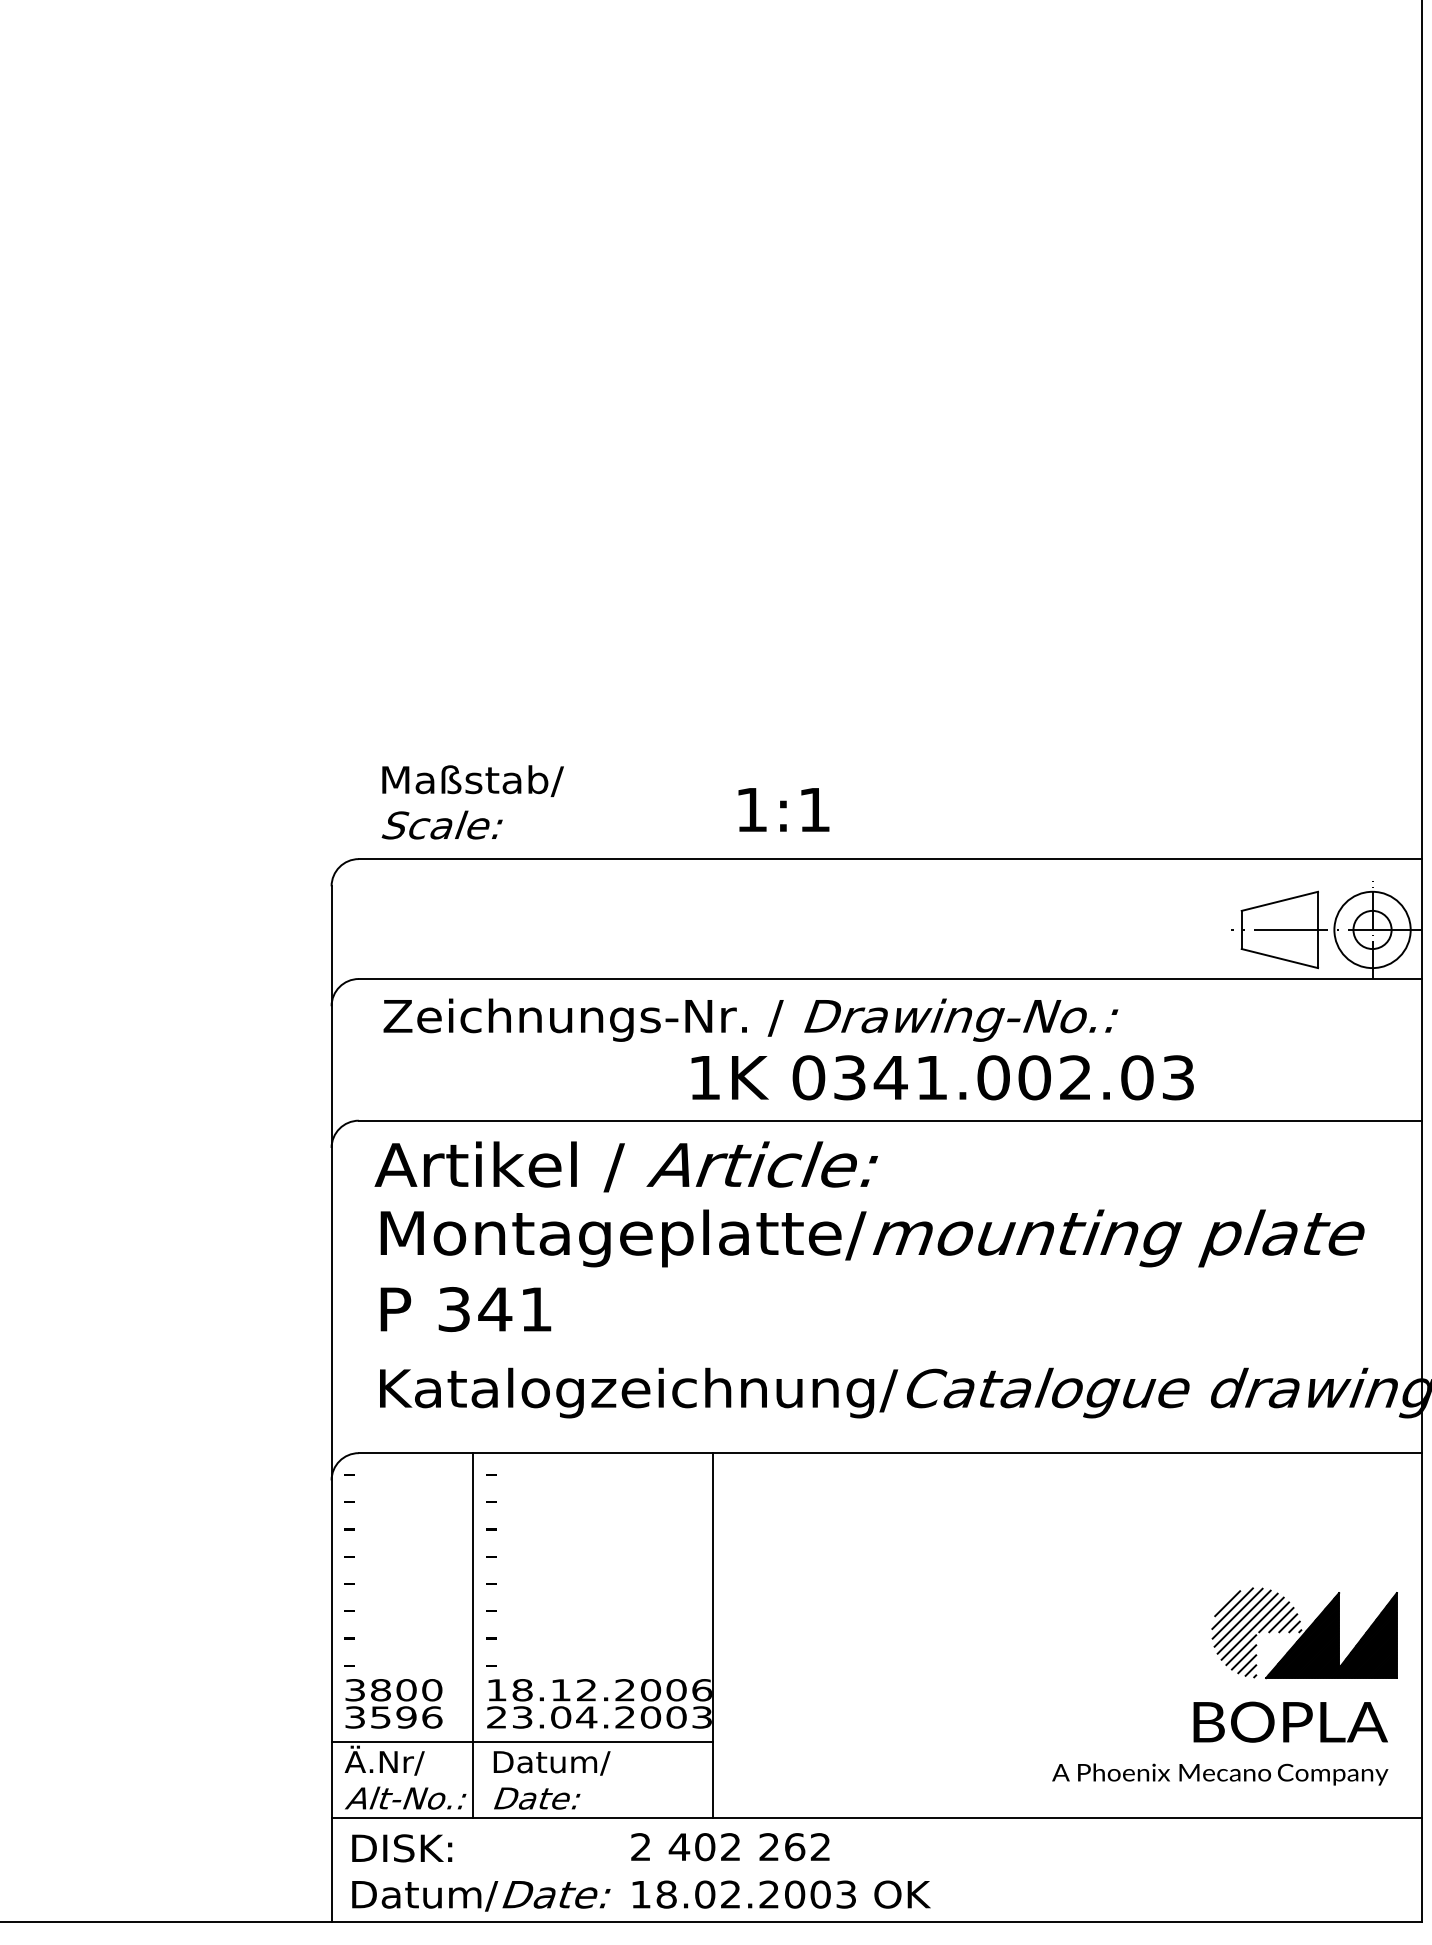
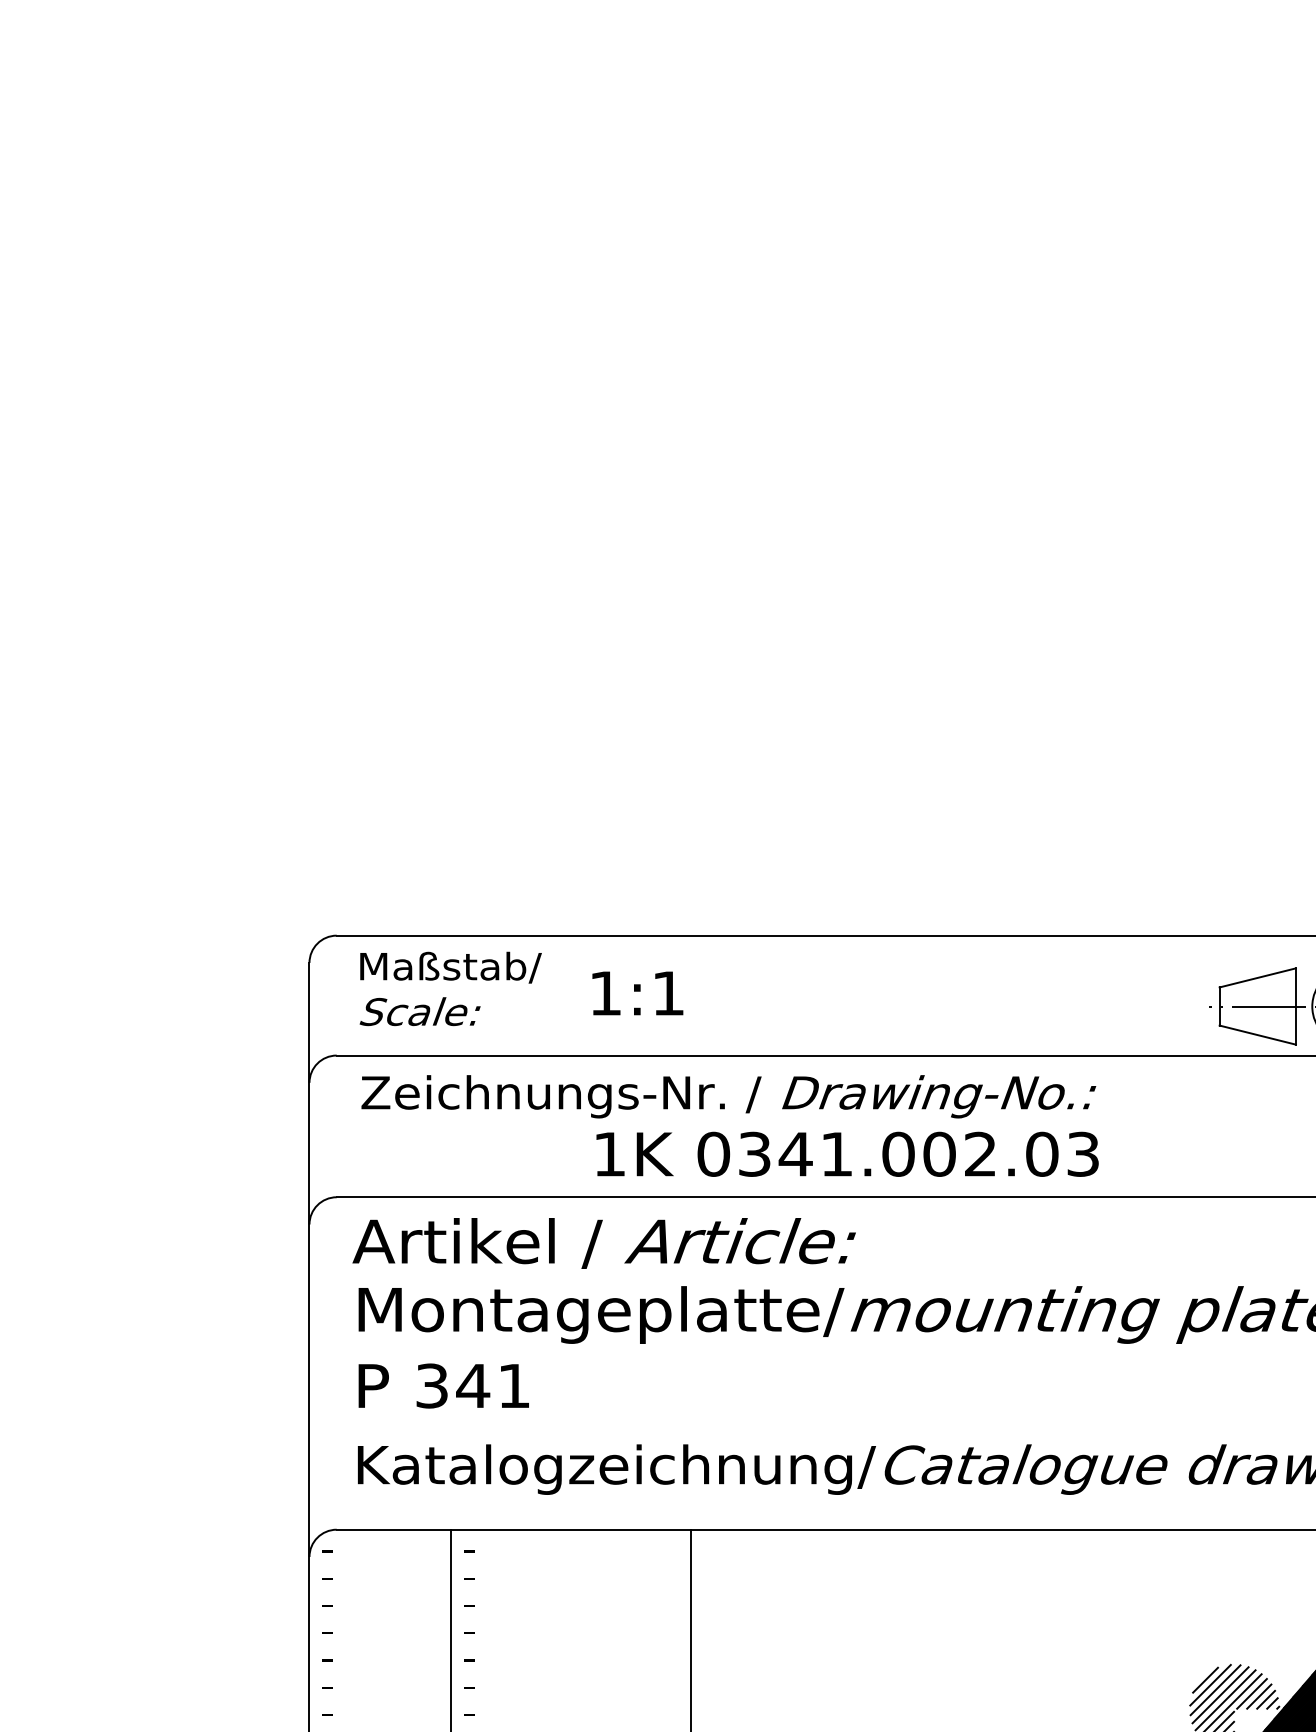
text: (472, 802) -> (450, 989), moved
text: (783, 809) -> (637, 993), moved
text: (942, 1077) -> (847, 1154), moved

